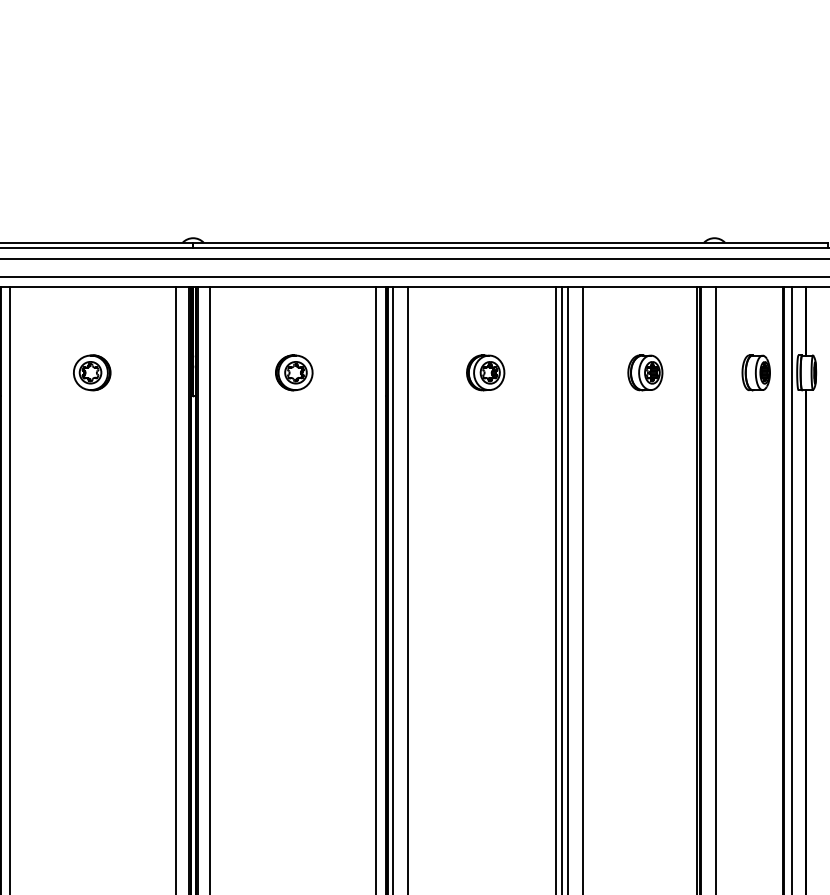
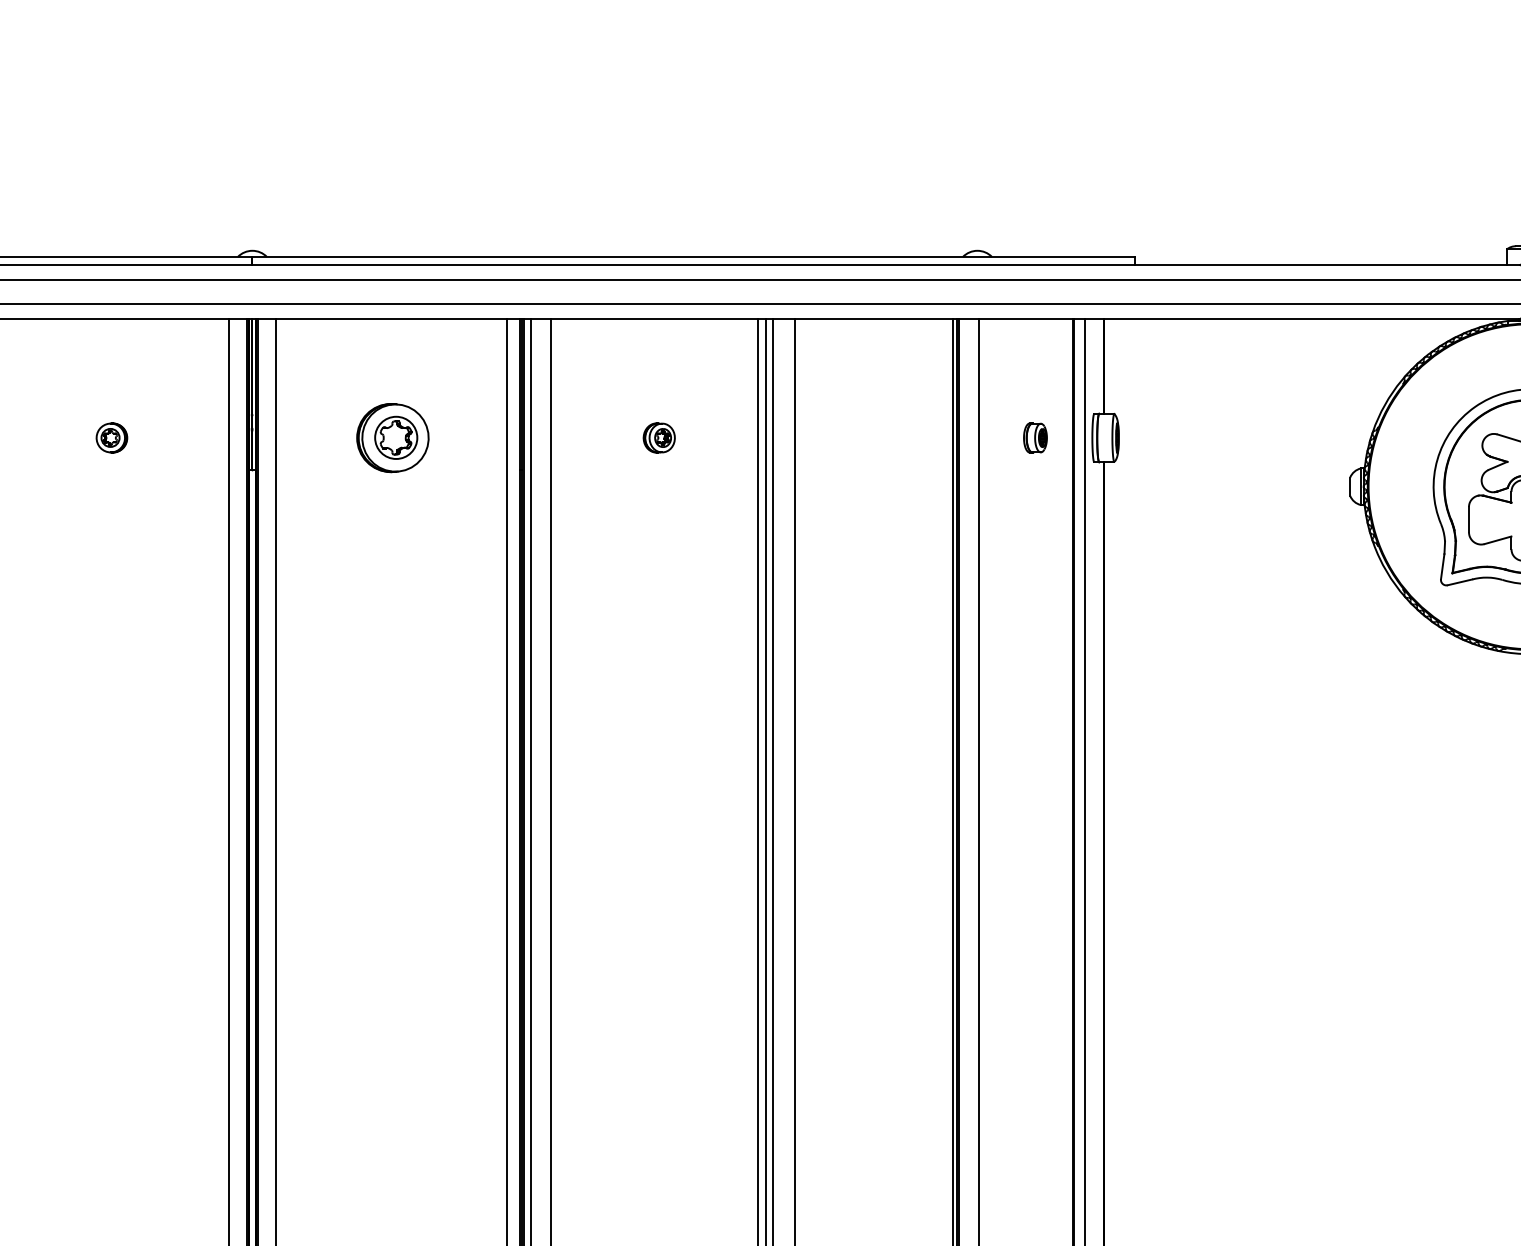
part: (91, 372) -> (111, 437), size x0.6
part: (293, 372) -> (392, 437), size x1.4
part: (485, 372) -> (659, 437), size x0.6
part: (644, 372) -> (880, 437), removed
part: (756, 372) -> (1035, 437), size x0.6

